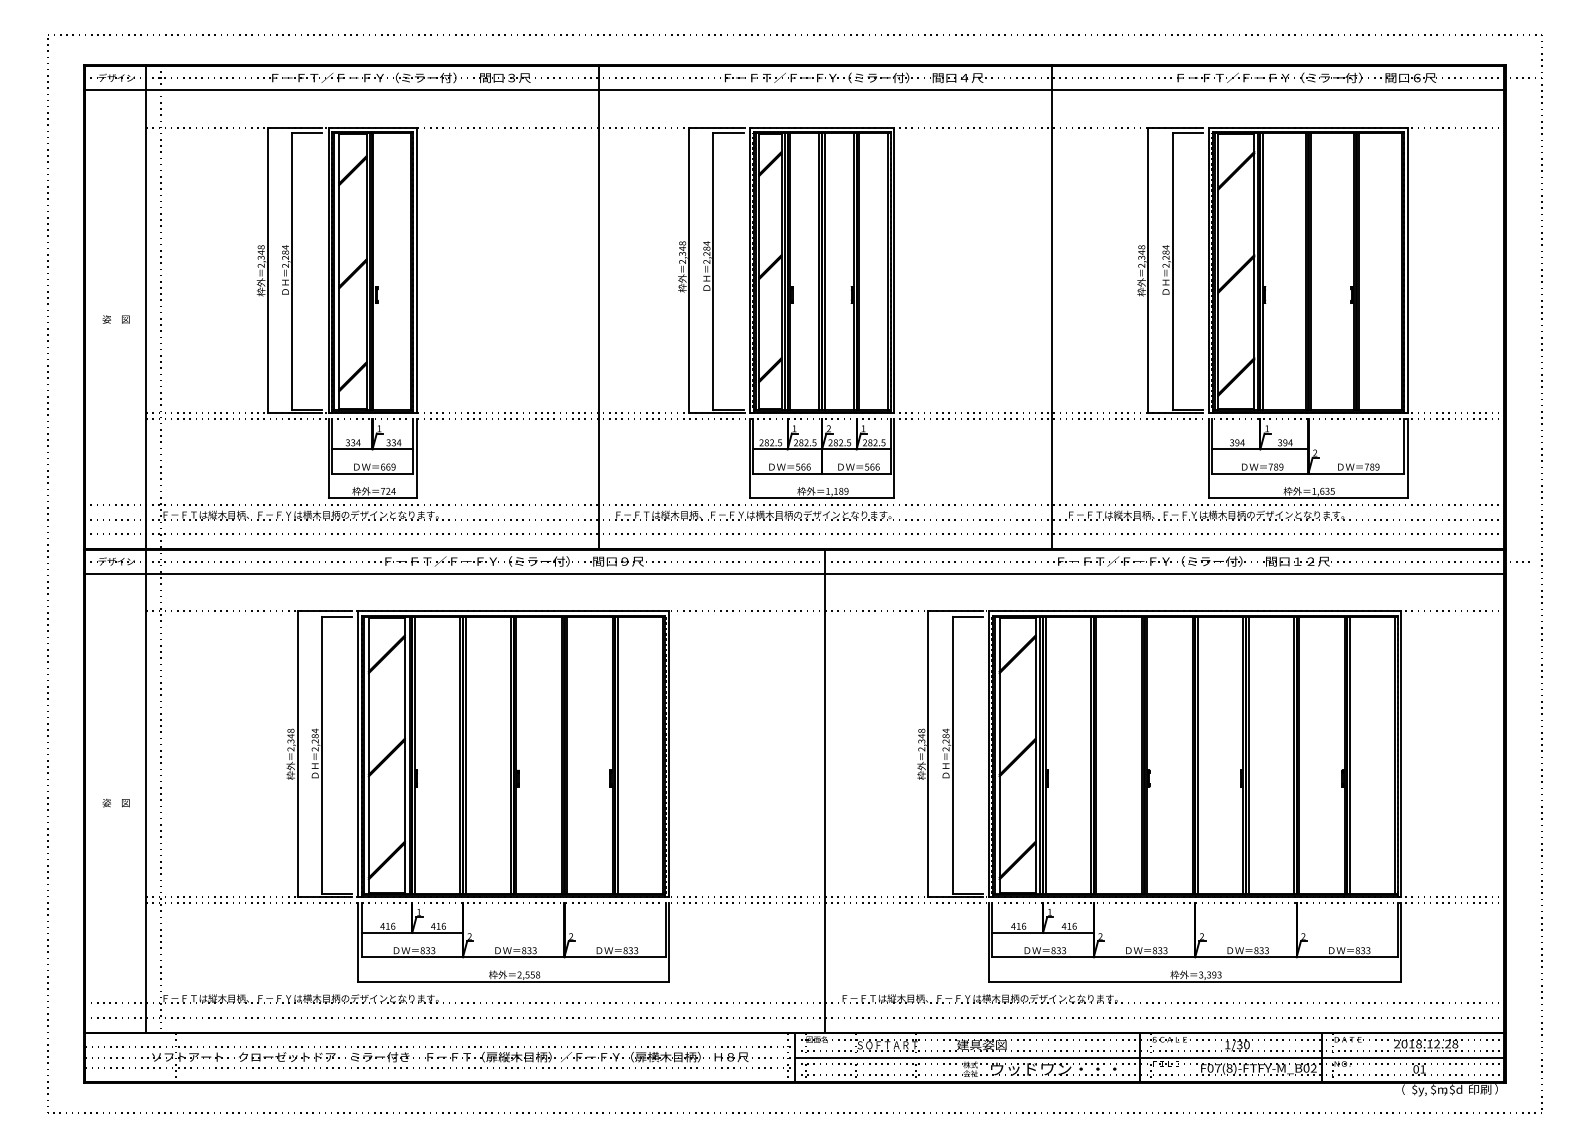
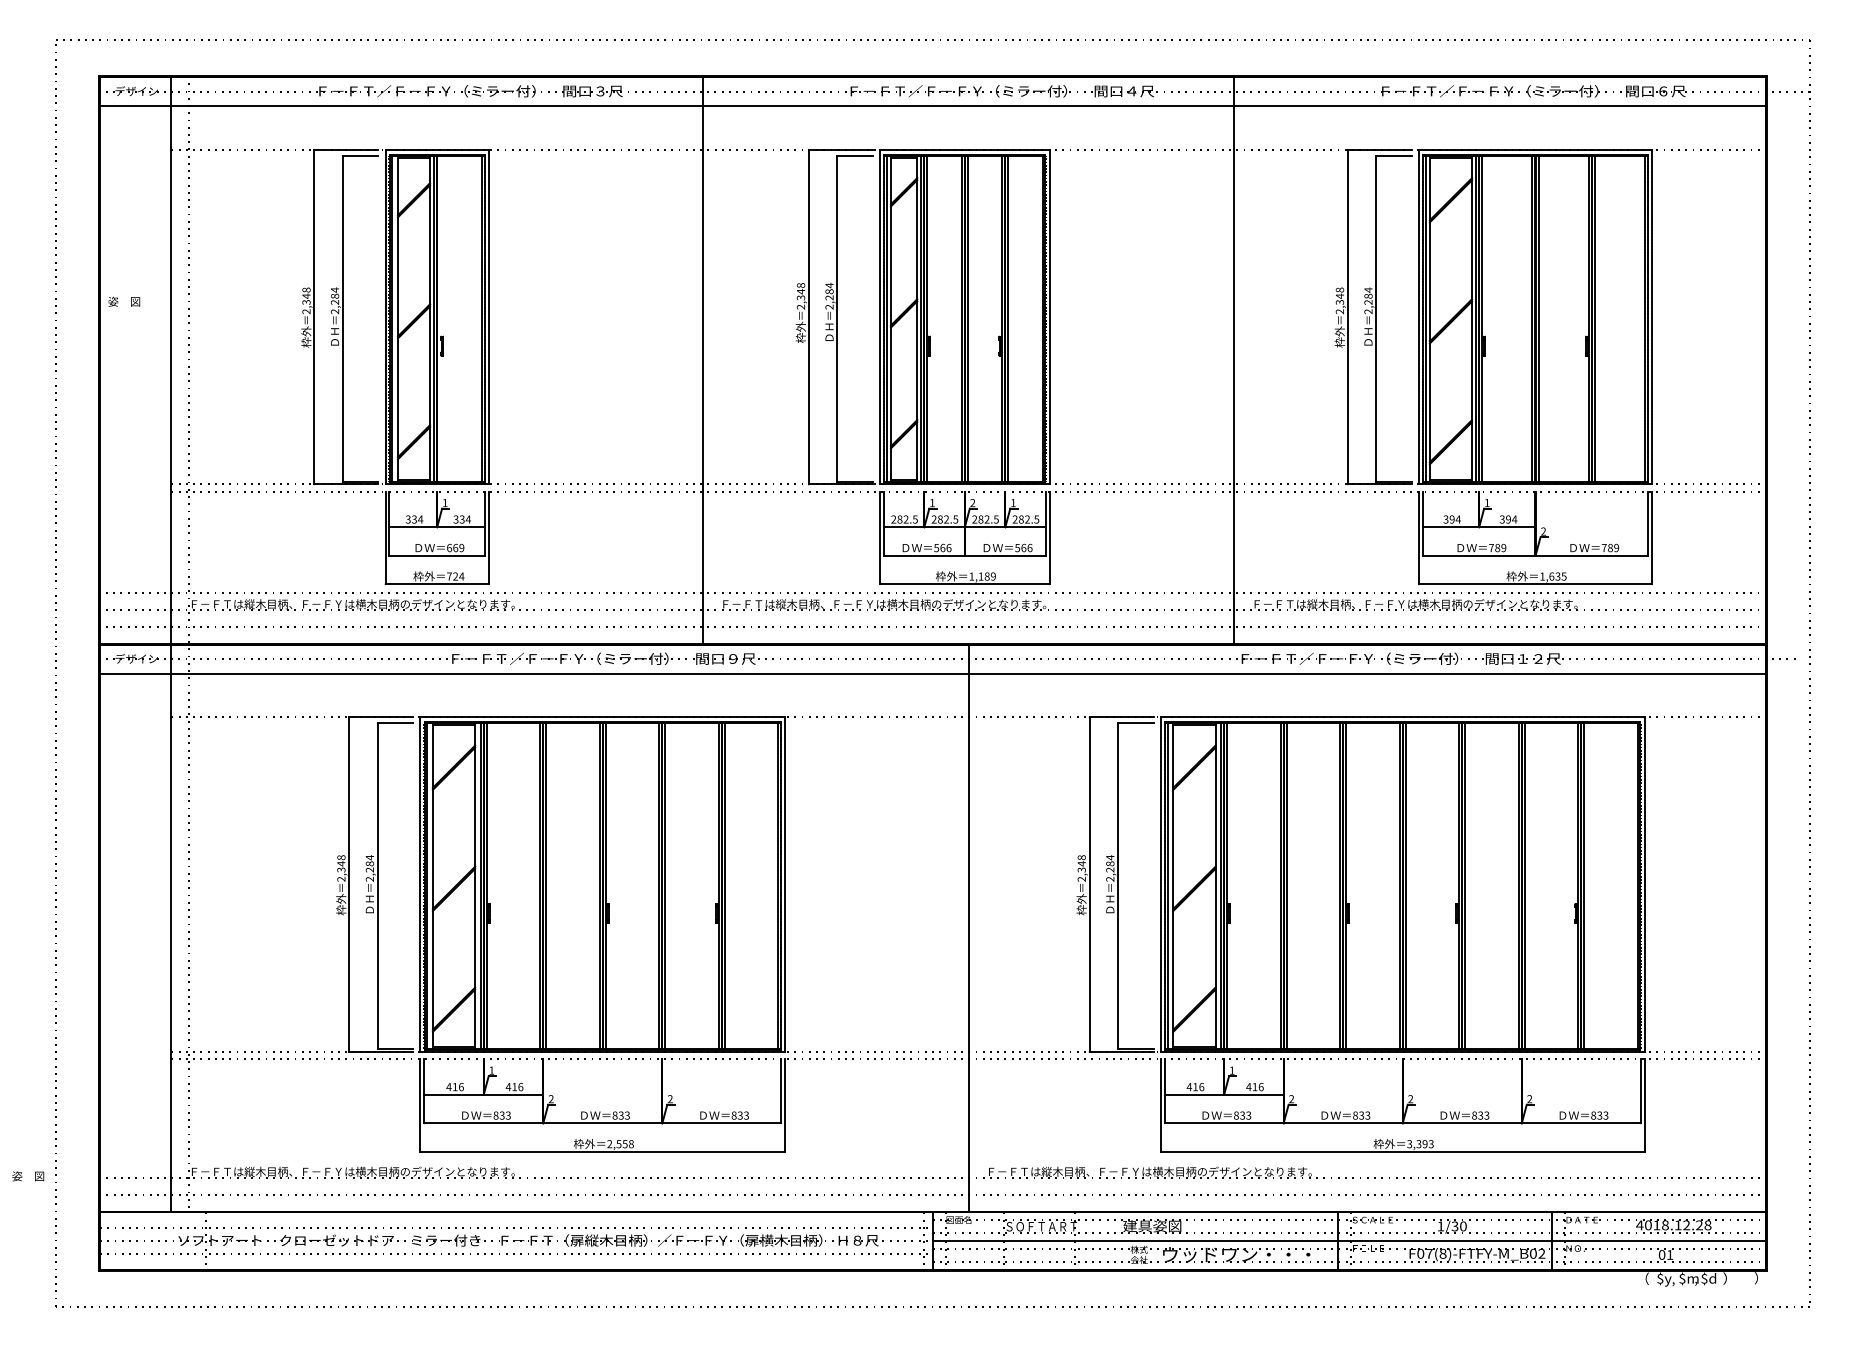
text: (116, 319) -> (124, 301), moved
text: (116, 803) -> (28, 1176), moved
text: (1396, 1044) -> (1639, 1225), 2018.12.28 -> 4018.12.28
text: (1479, 1089) -> (1736, 1278), 印刷 -> ）

